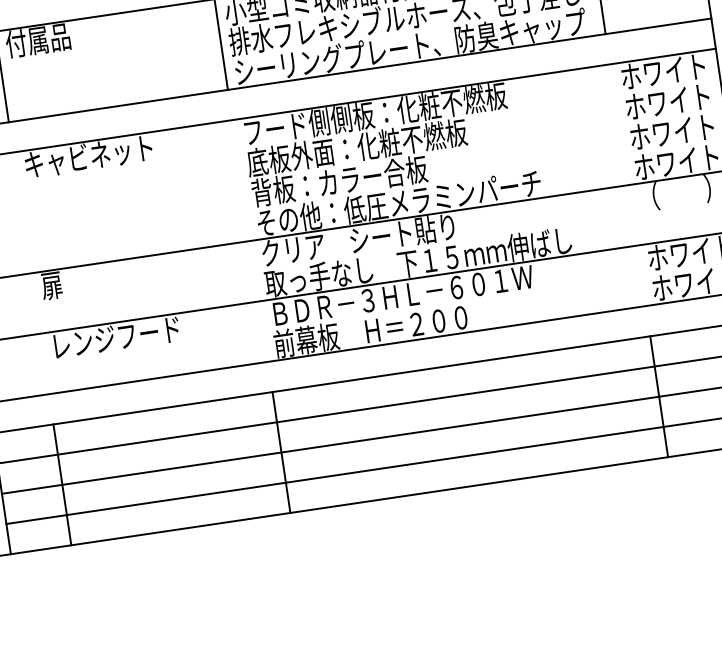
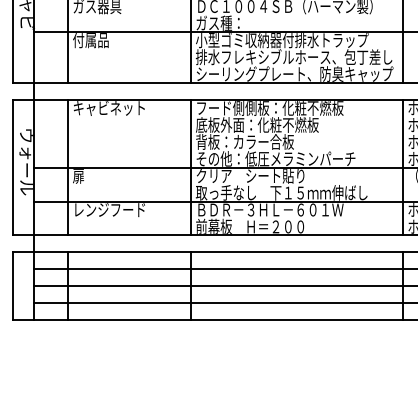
line: (628, 184) -> (403, 167), added
line: (250, 240) -> (191, 167), added
line: (31, 273) -> (68, 167), added

